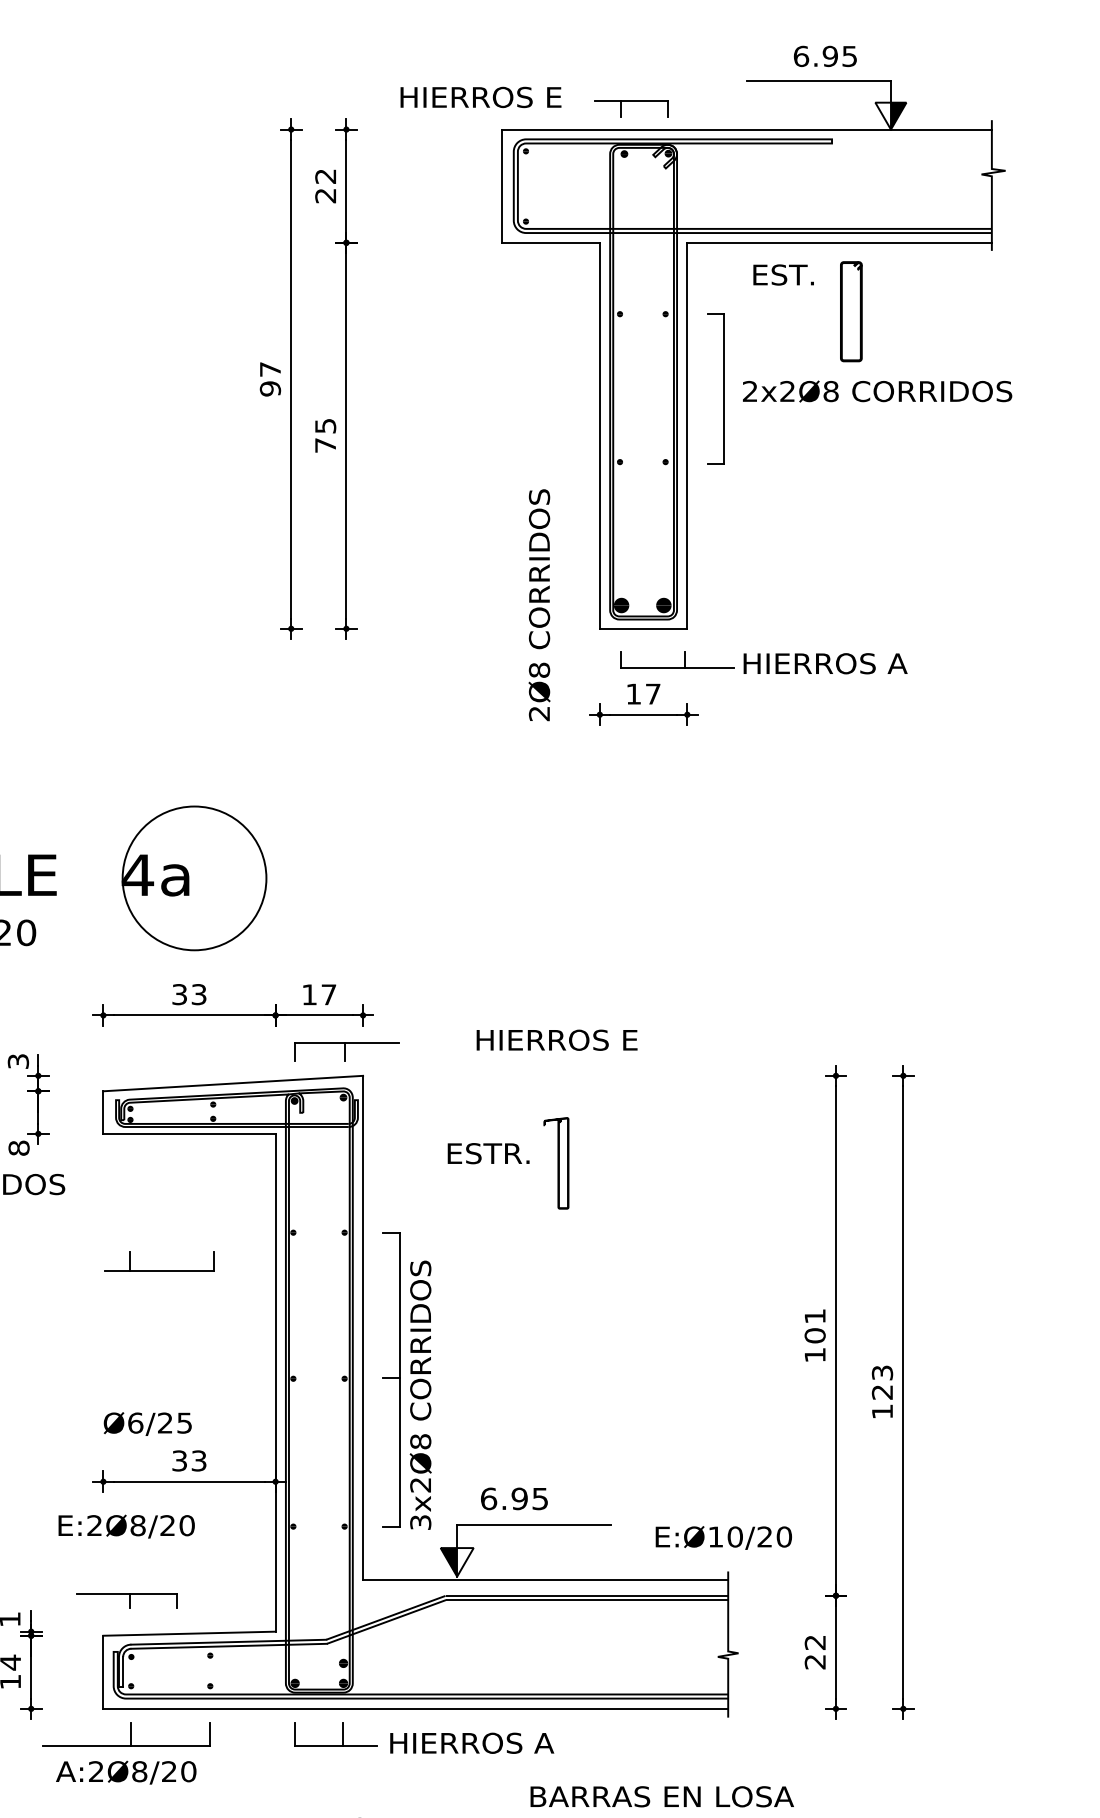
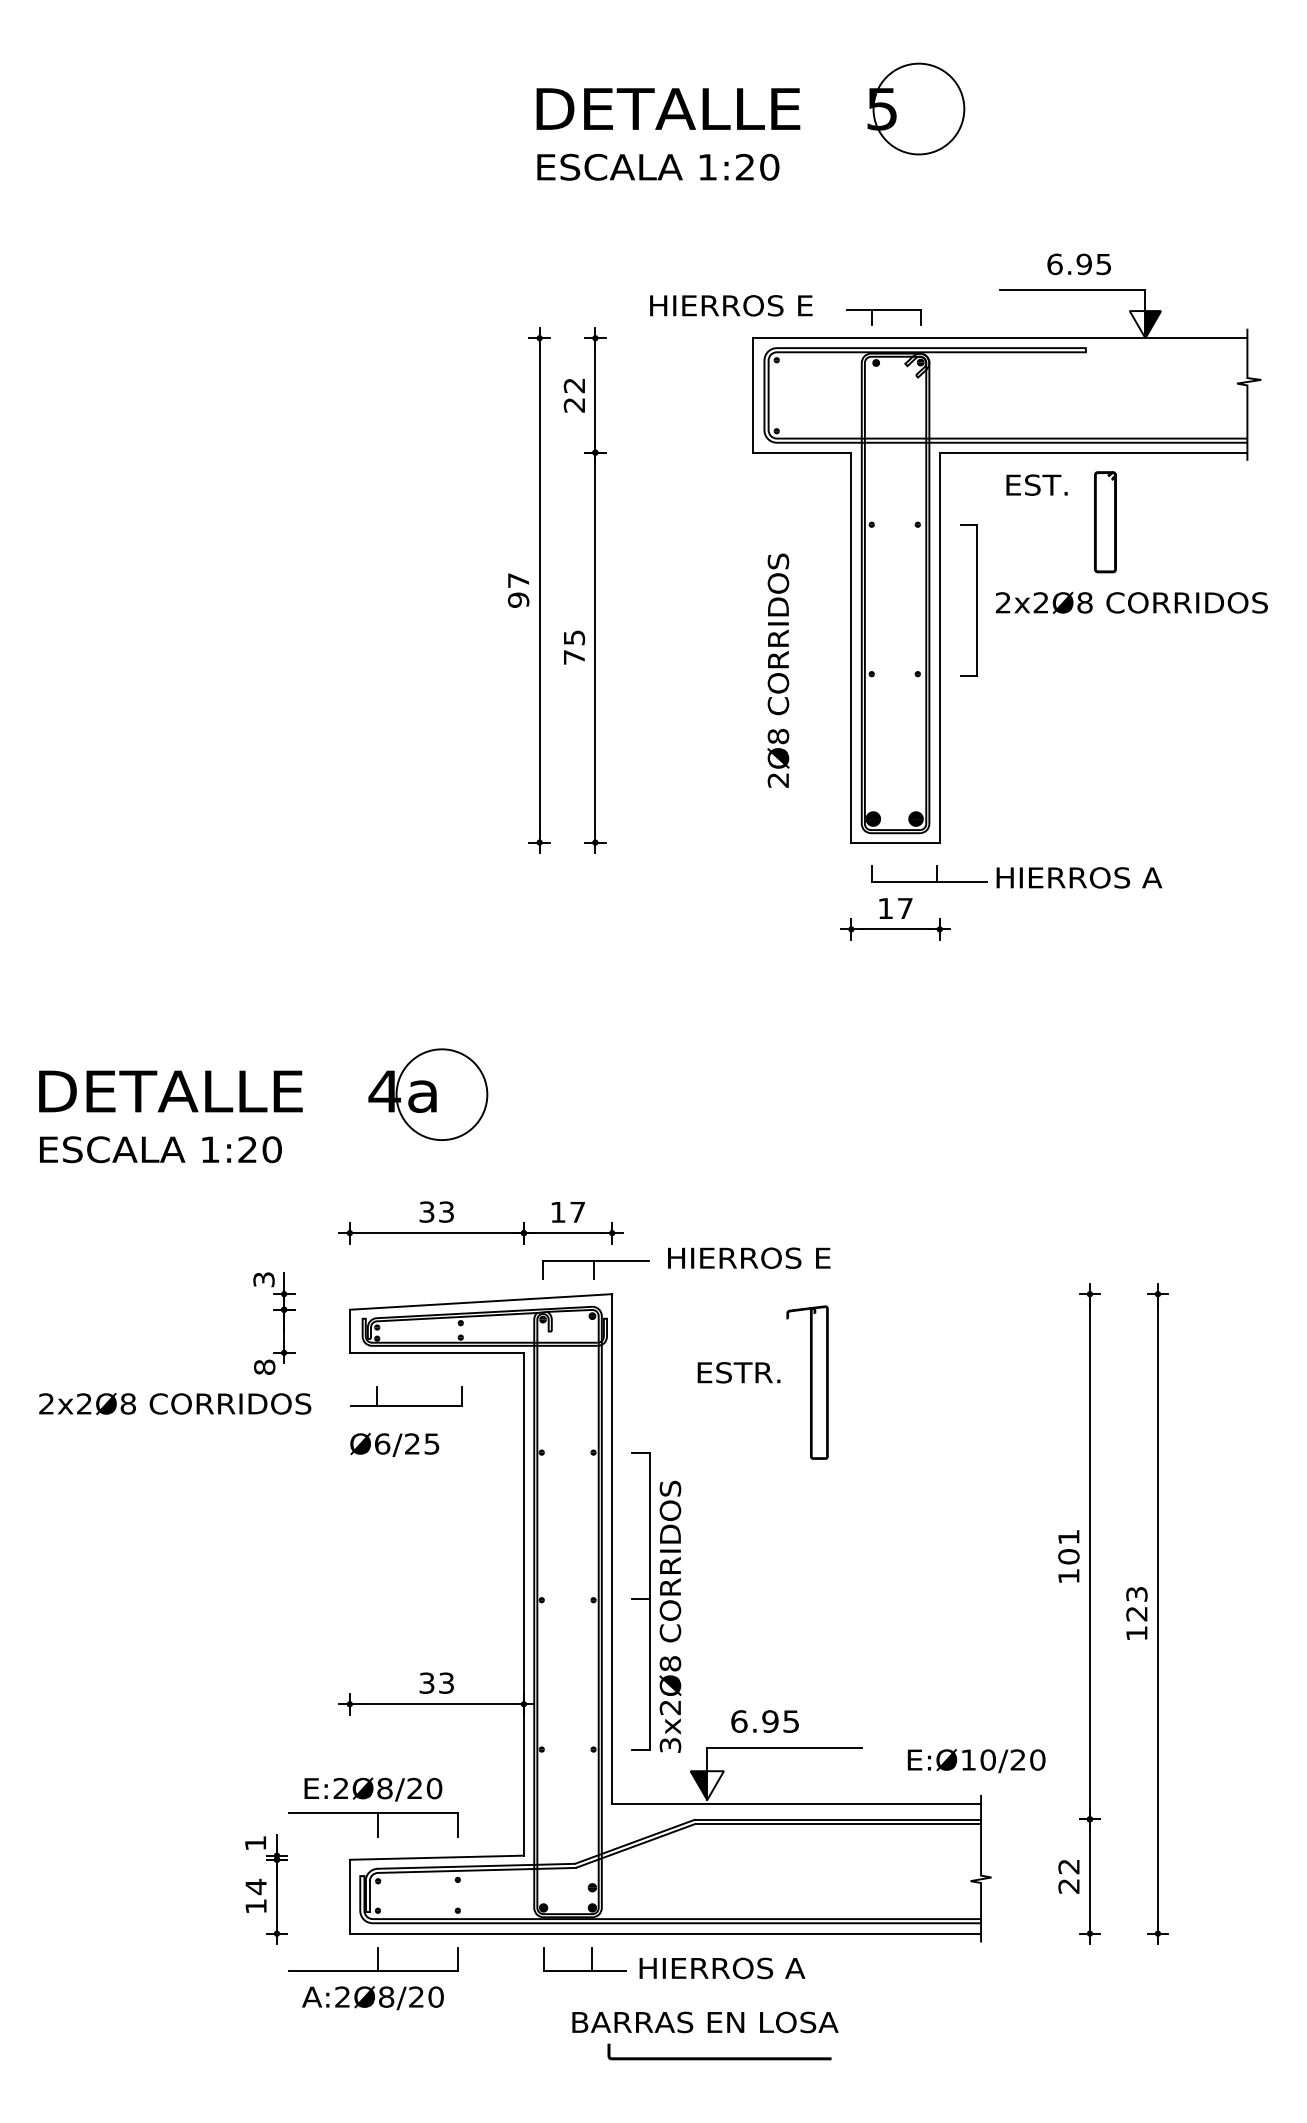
text: (539, 604) -> (778, 670), moved
circle: (194, 878) -> (441, 1094), size x0.62
text: (557, 1039) -> (749, 1257), moved
part: (556, 1163) -> (807, 1382), size x1.67
part: (159, 1270) -> (406, 1405), moved
text: (147, 1423) -> (394, 1444), moved
text: (126, 1526) -> (373, 1789), moved
part: (126, 1600) -> (373, 1824), size x1.67
text: (662, 1796) -> (705, 2022), moved

